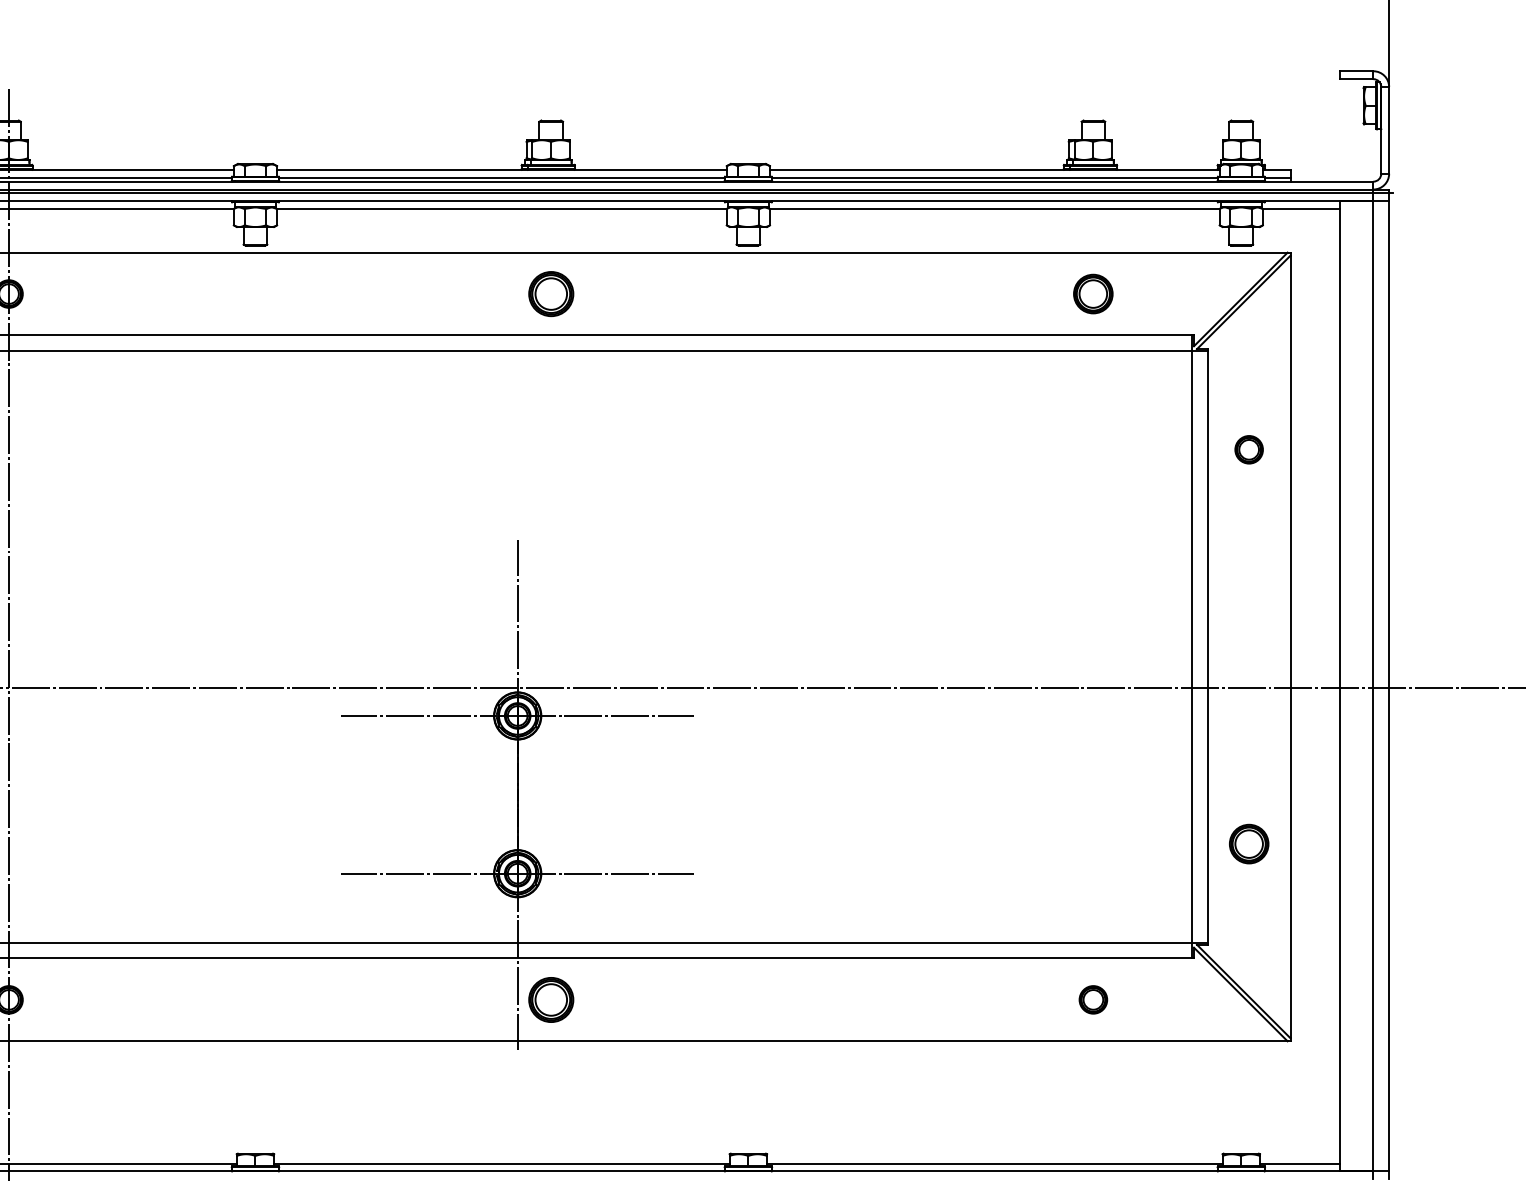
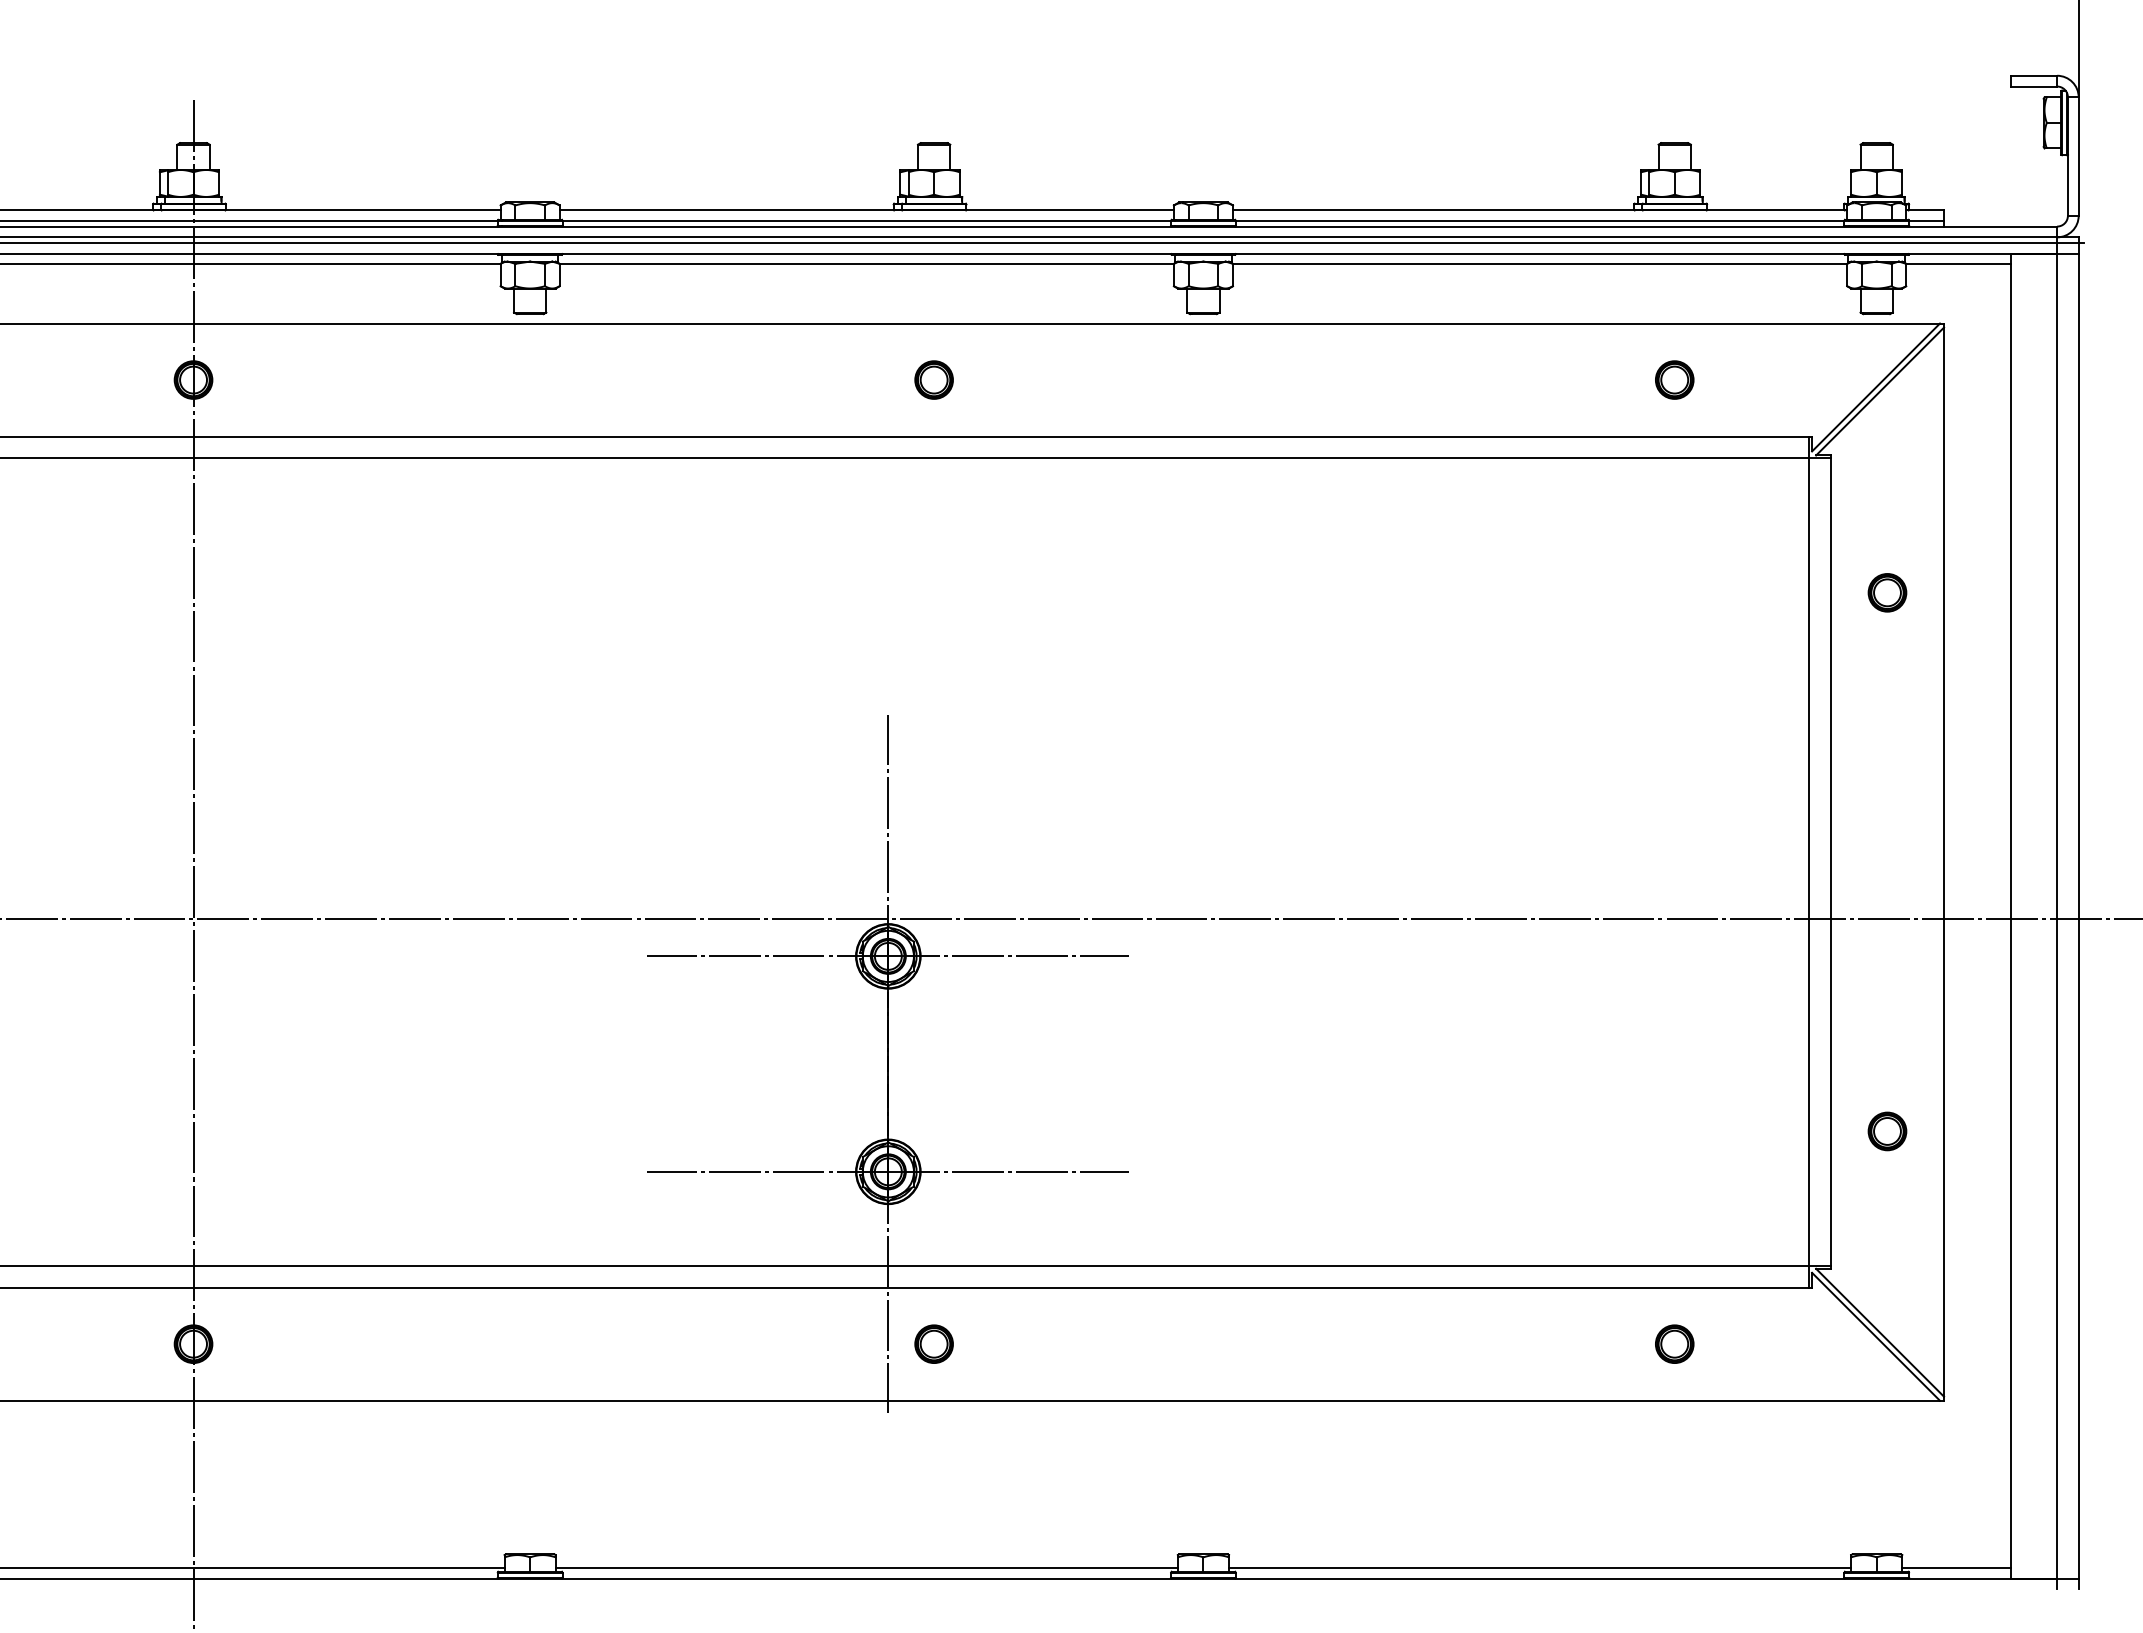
part: (550, 293) -> (933, 379), size x0.62
part: (1093, 293) -> (1674, 379), size x0.71
part: (1249, 844) -> (1887, 1131), size x0.71
part: (550, 999) -> (933, 1343), size x0.62

